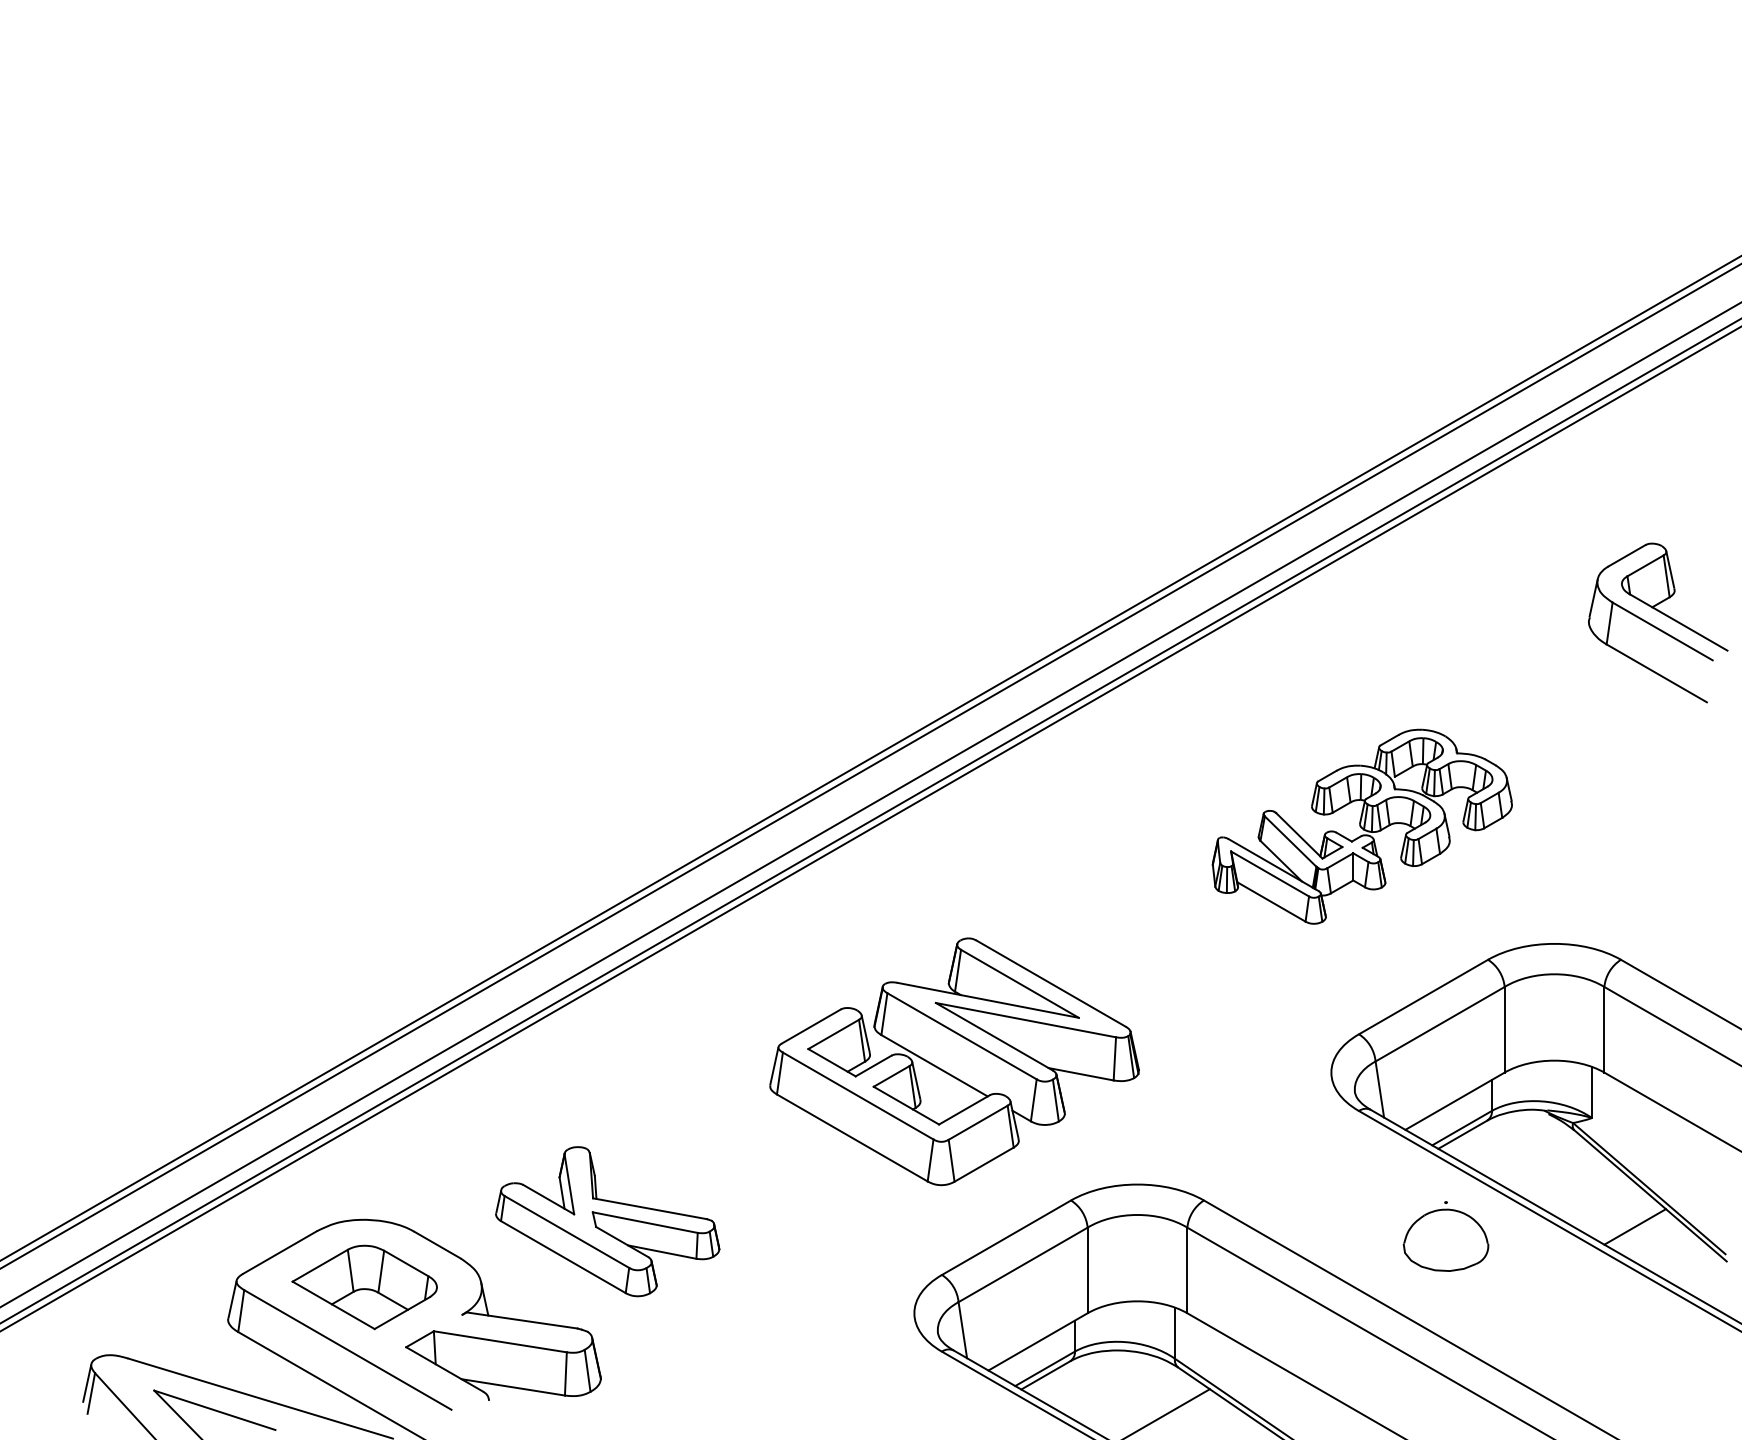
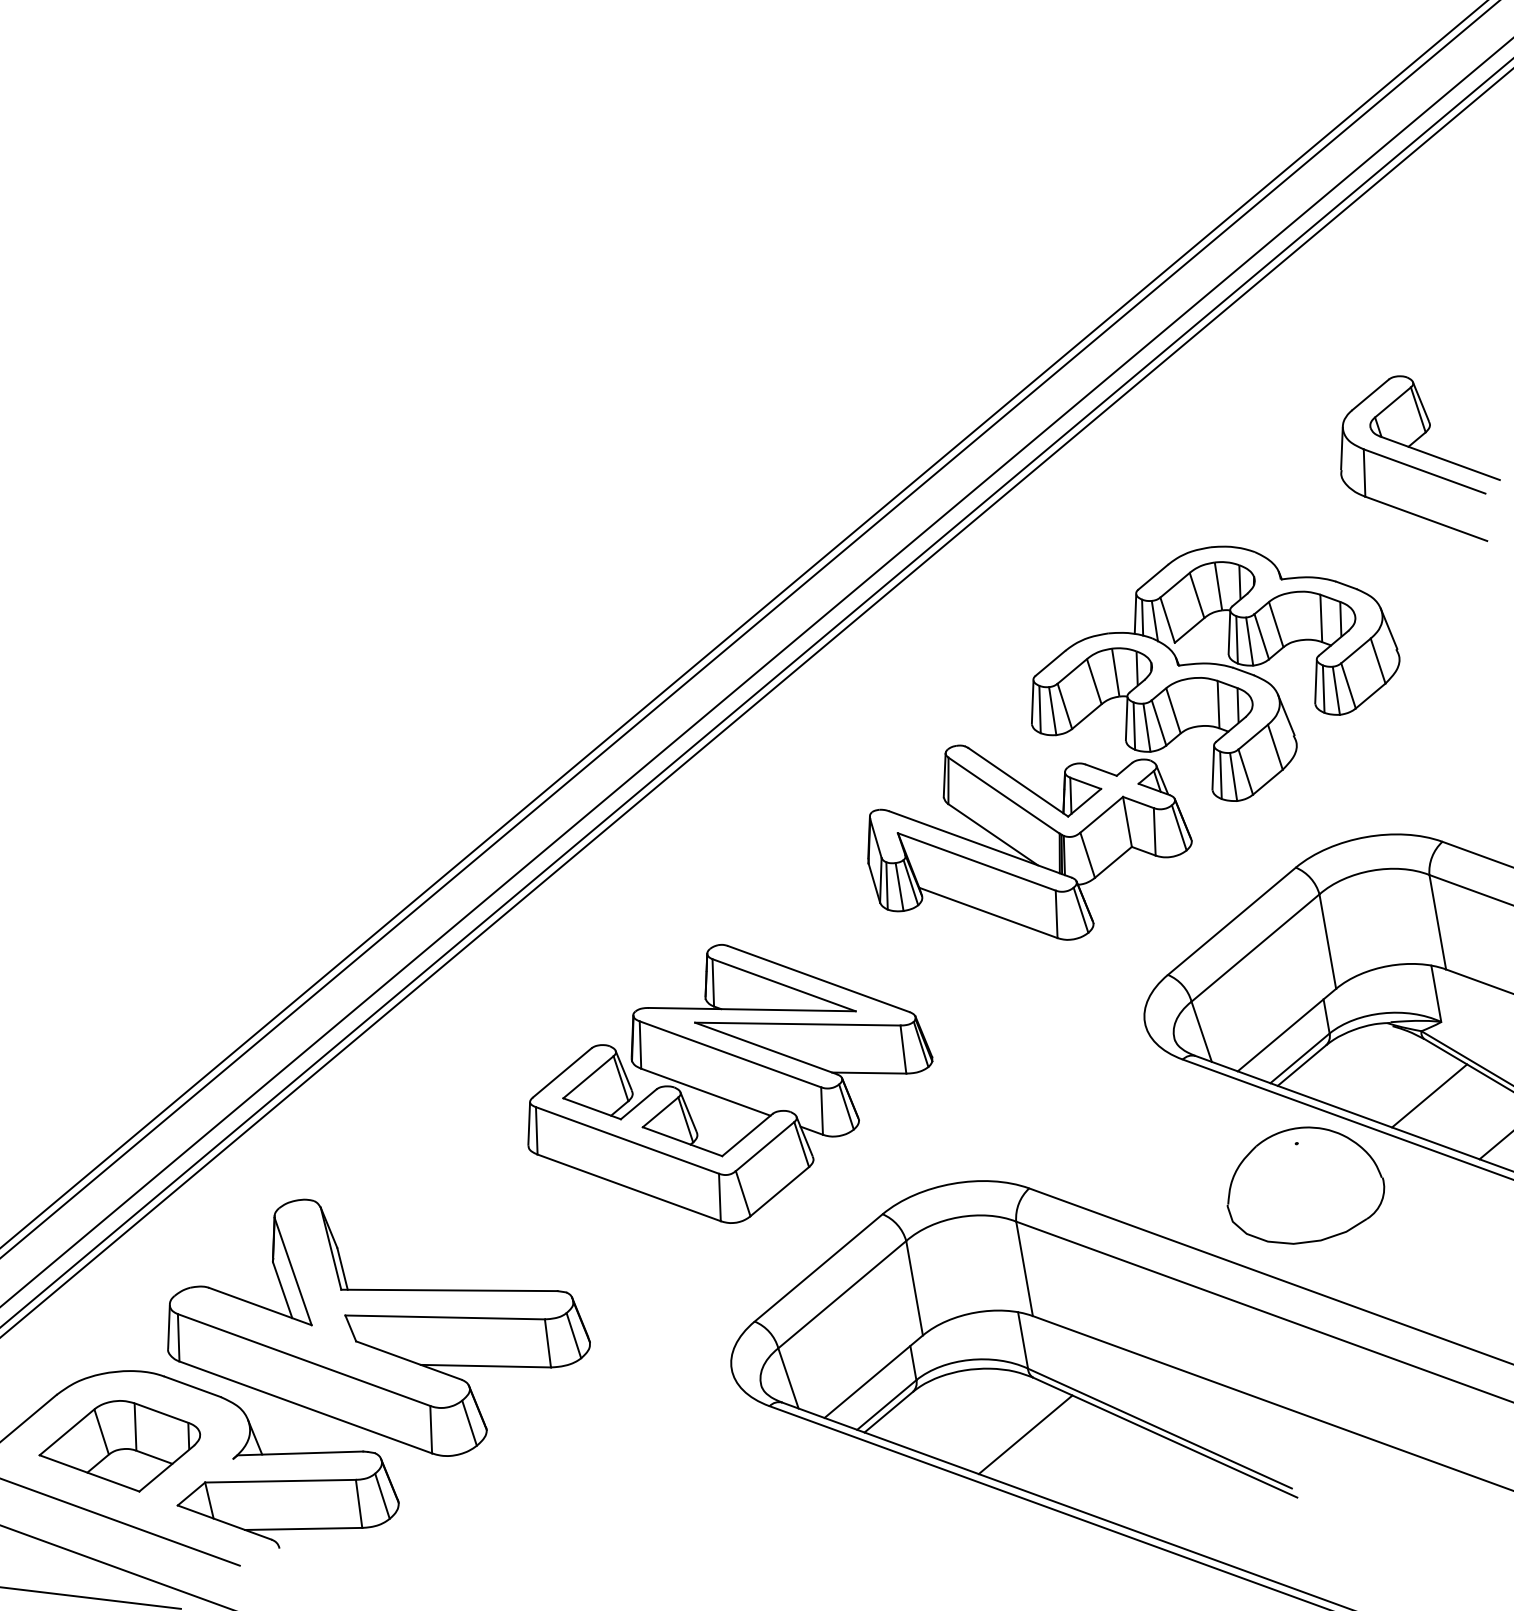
part: (1362, 826) -> (1131, 745), size x1.67
line: (1570, 1181) -> (1429, 1096), added
part: (607, 1221) -> (375, 1327), size x1.67
part: (1445, 1240) -> (1303, 1185), size x1.67

